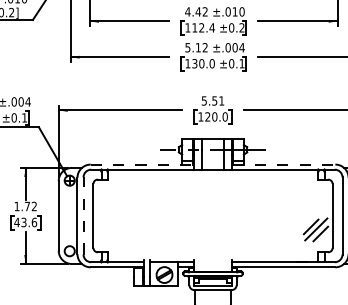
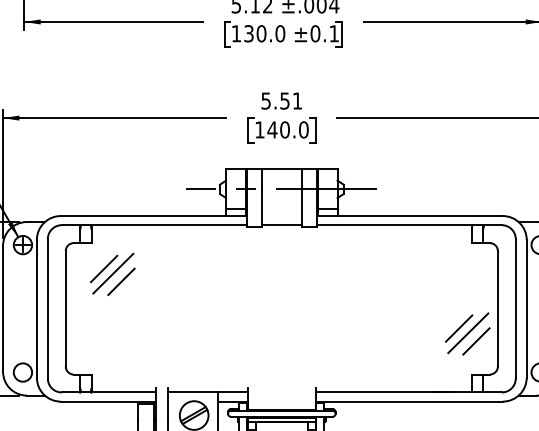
text: (207, 116) -> (271, 129), 120.0 -> 140.0
line: (142, 164) -> (154, 215), dashed -> solid
line: (283, 164) -> (409, 215), dashed -> solid
part: (119, 196) -> (112, 273), added
line: (83, 215) -> (47, 307), dashed -> solid

